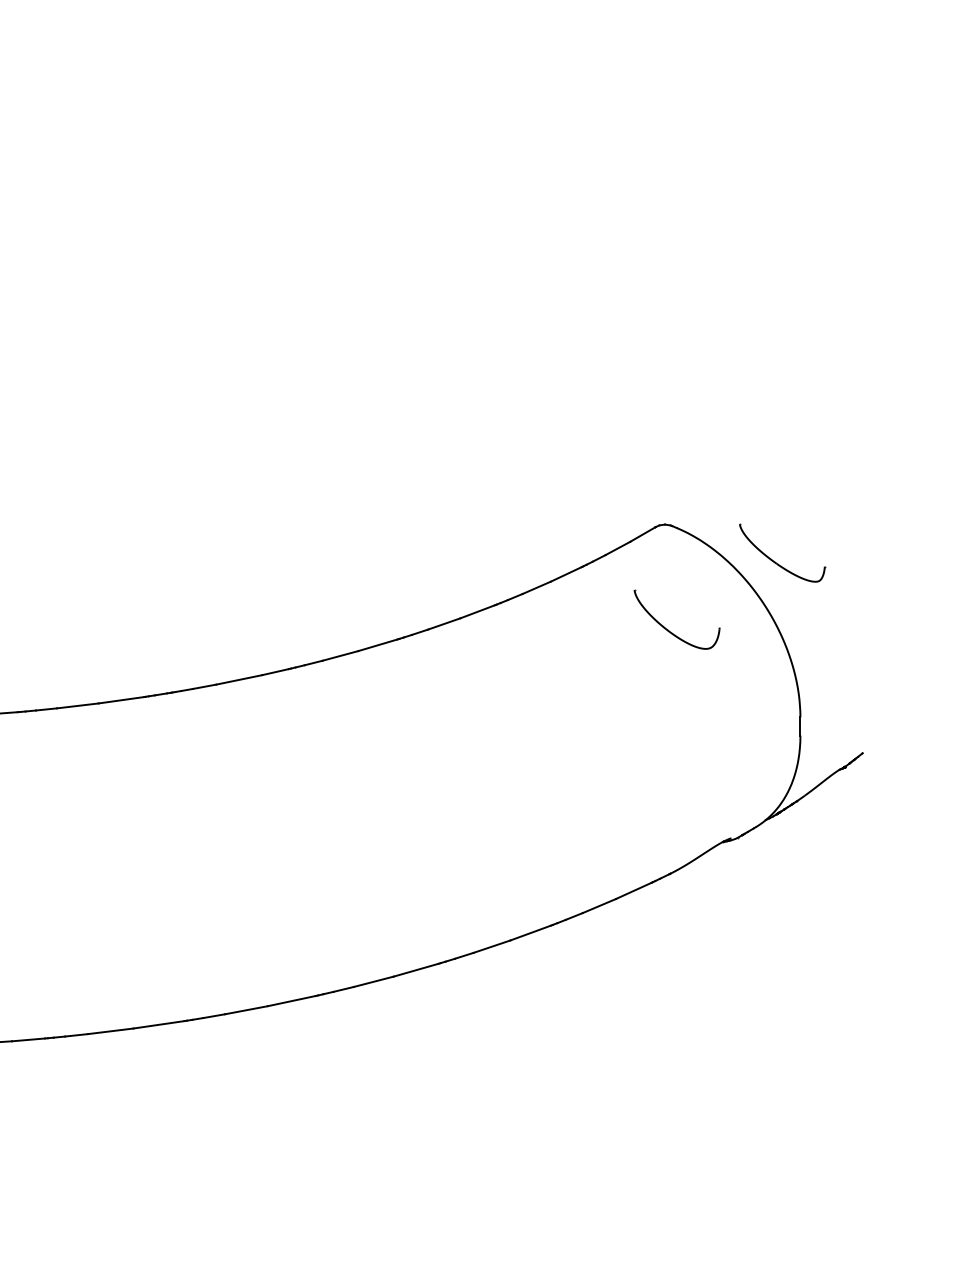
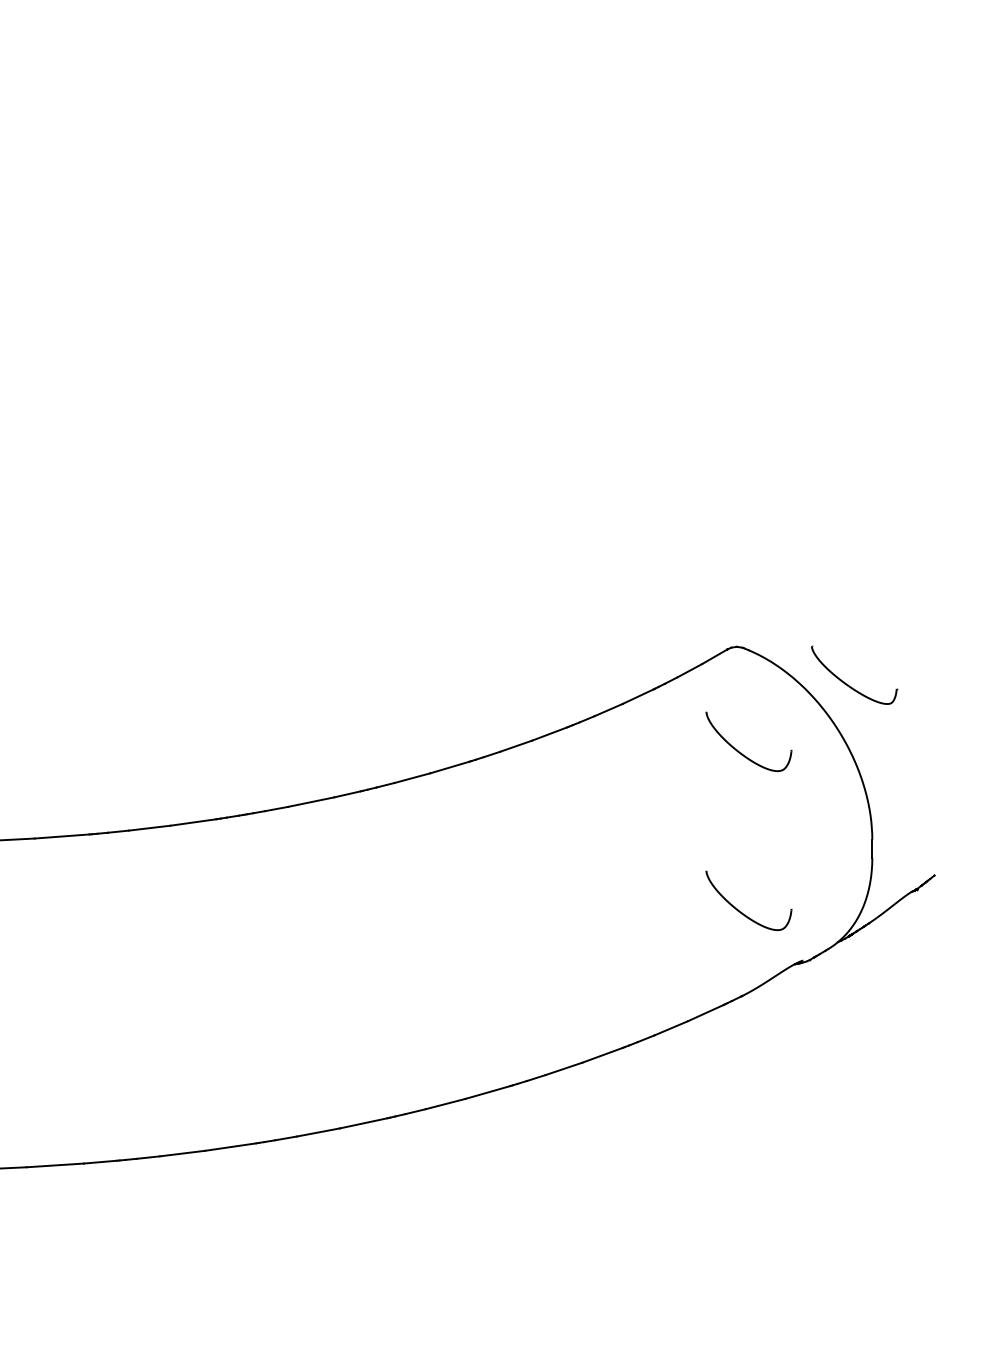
part: (669, 789) -> (741, 911), added

